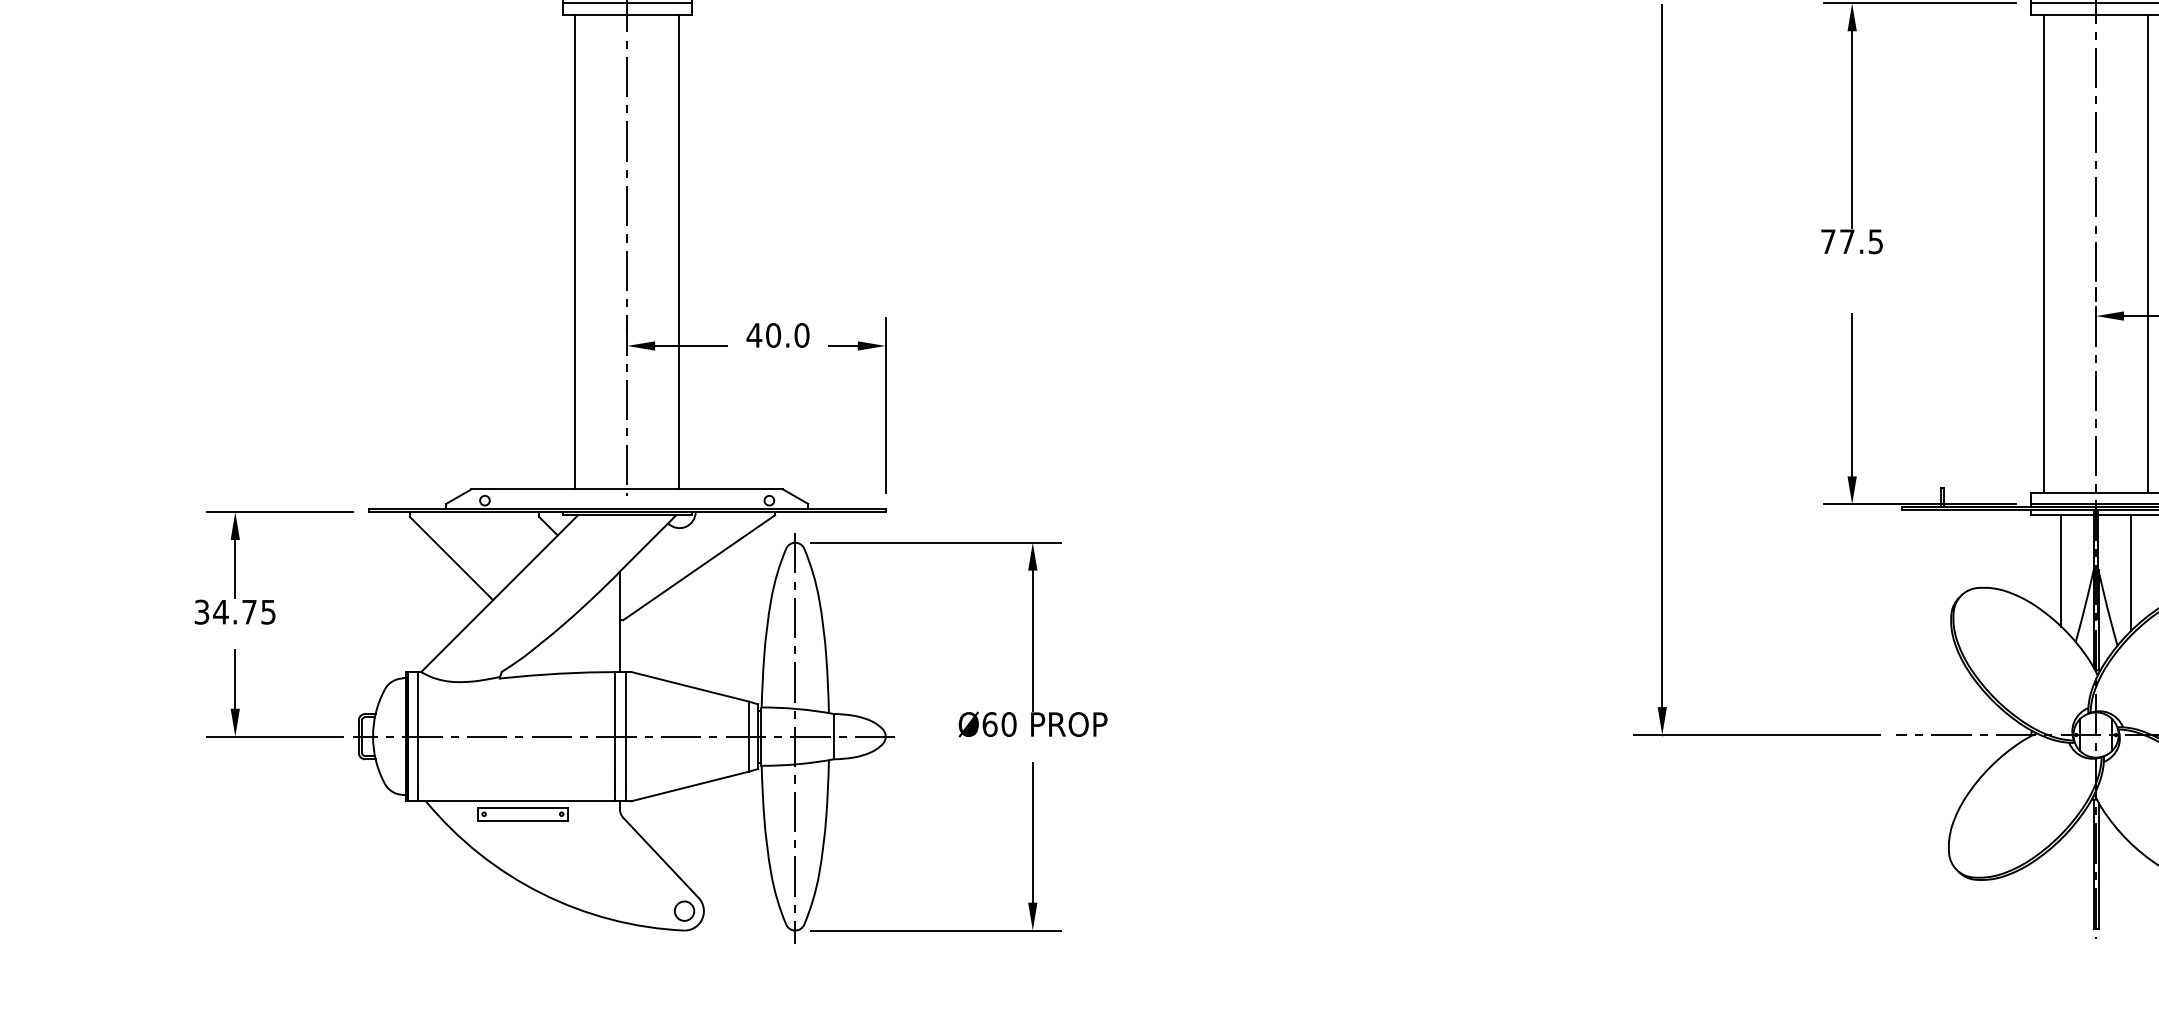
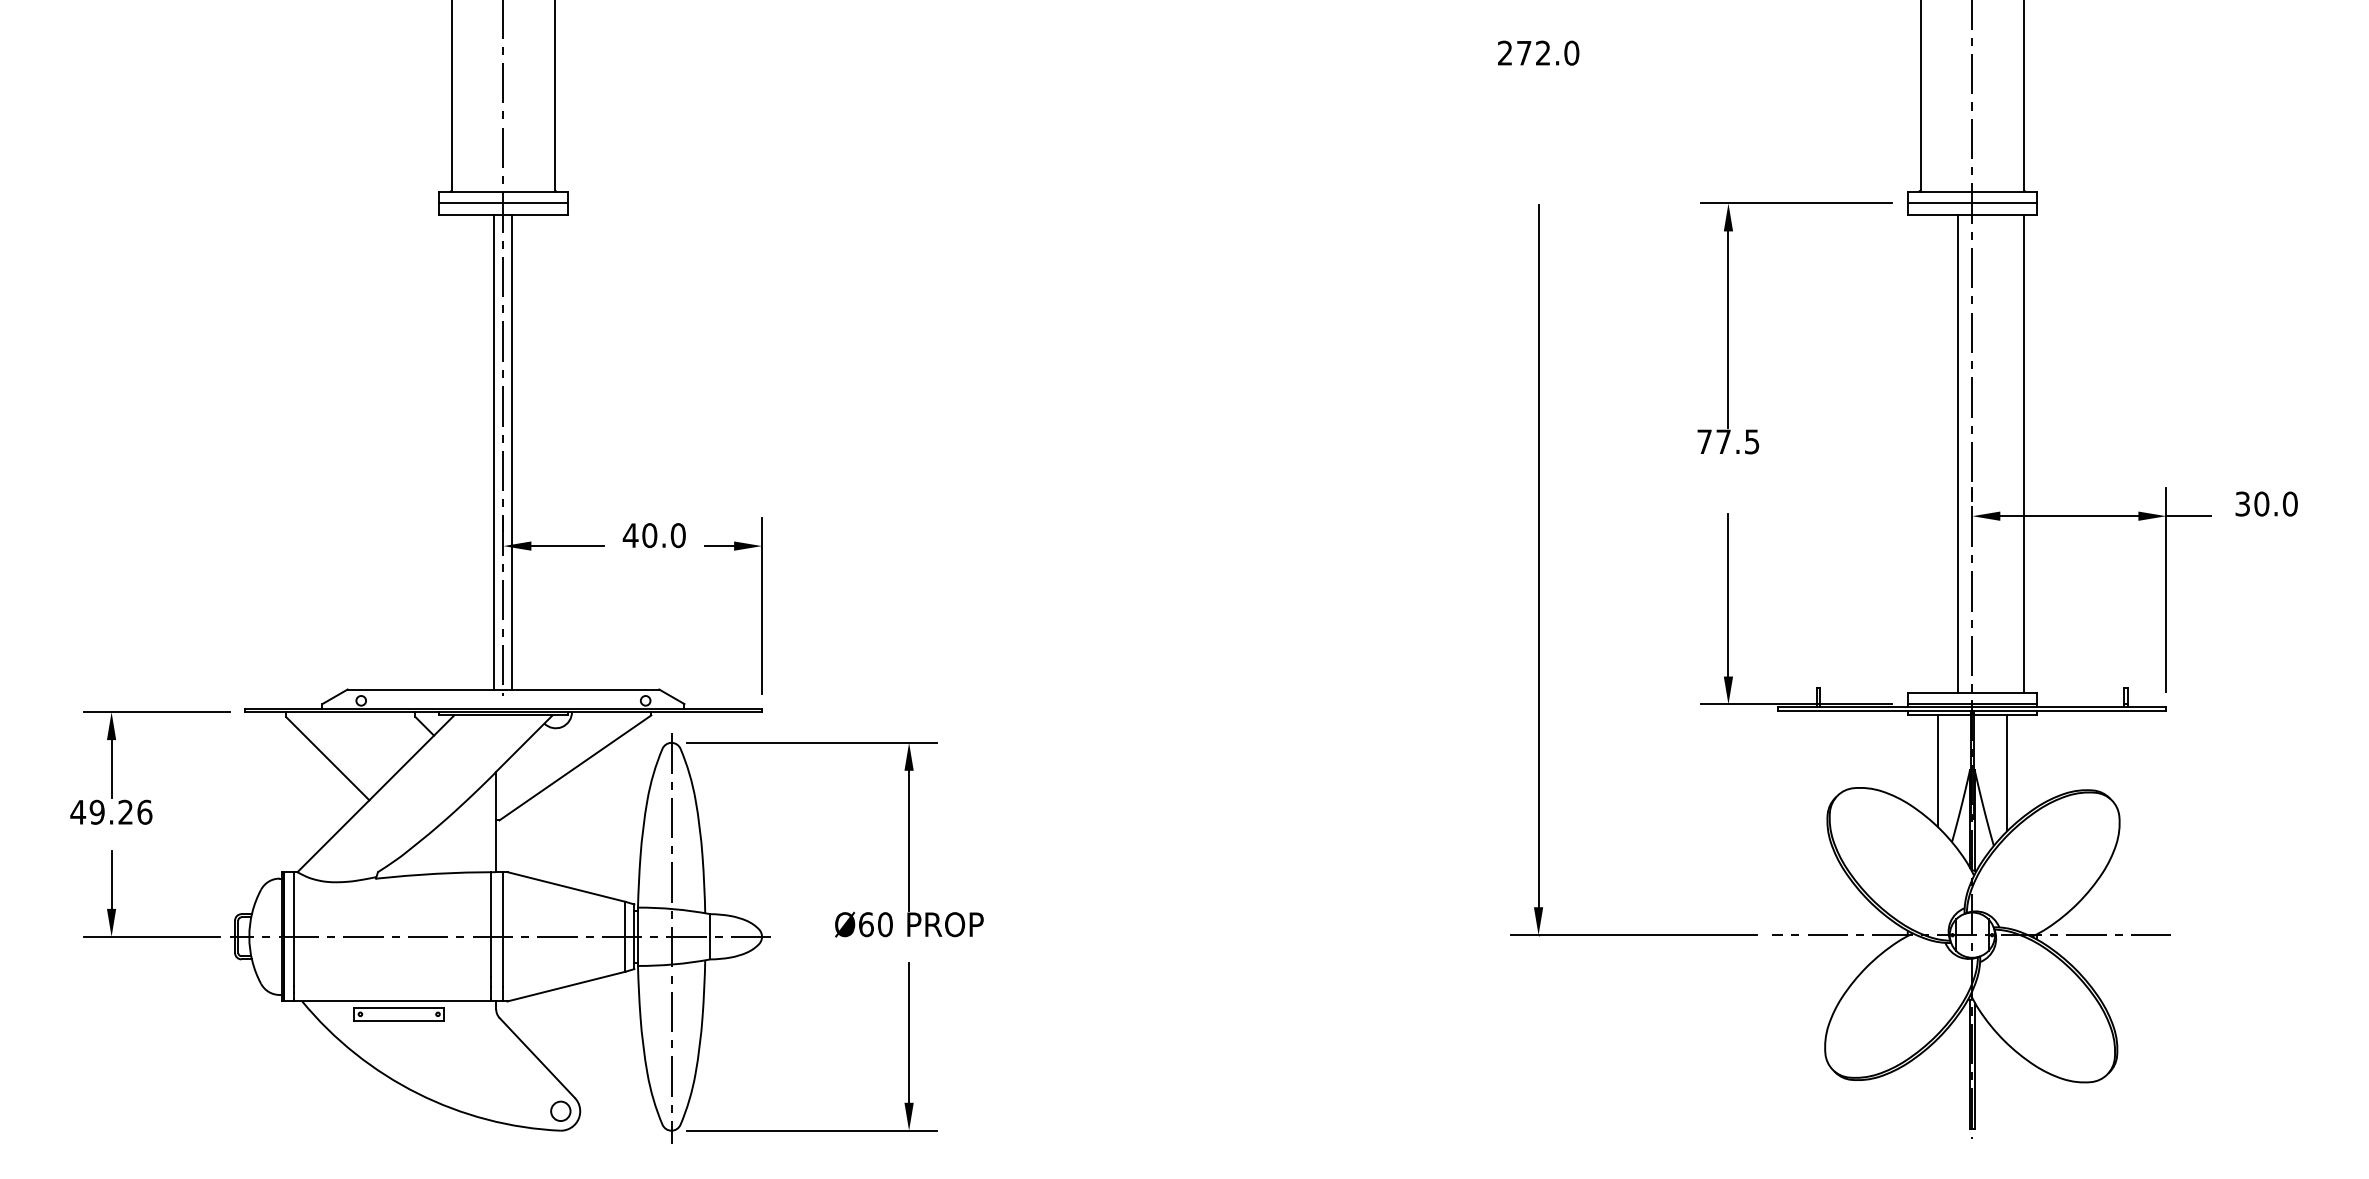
line: (575, 251) -> (493, 451), moved
line: (679, 251) -> (512, 451), moved
line: (2044, 253) -> (1957, 453), moved
text: (235, 611) -> (111, 811), 34.75 -> 49.26

